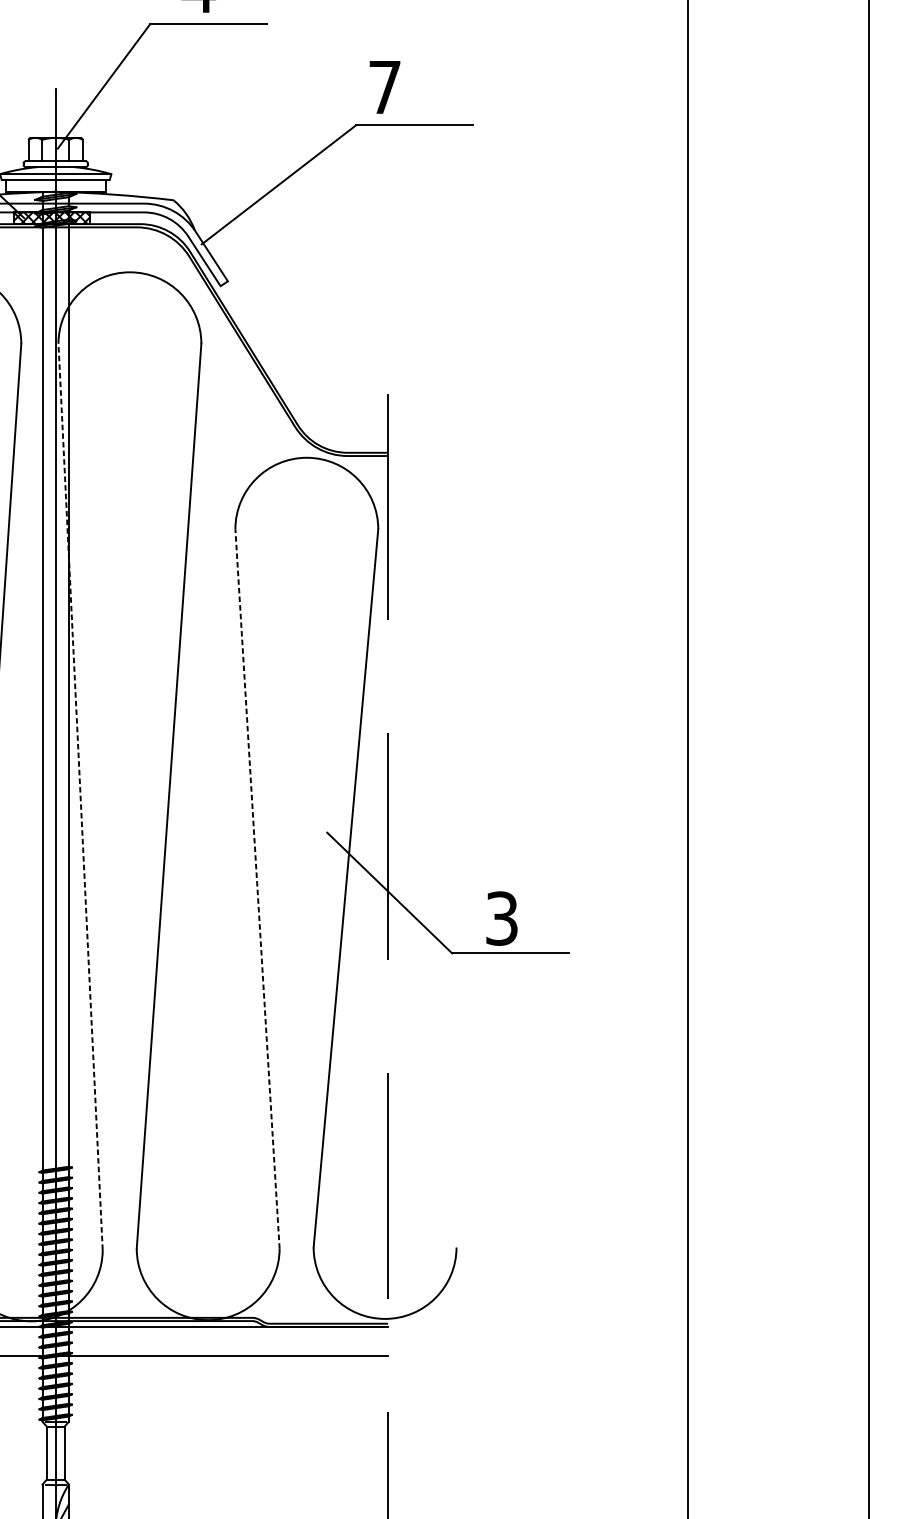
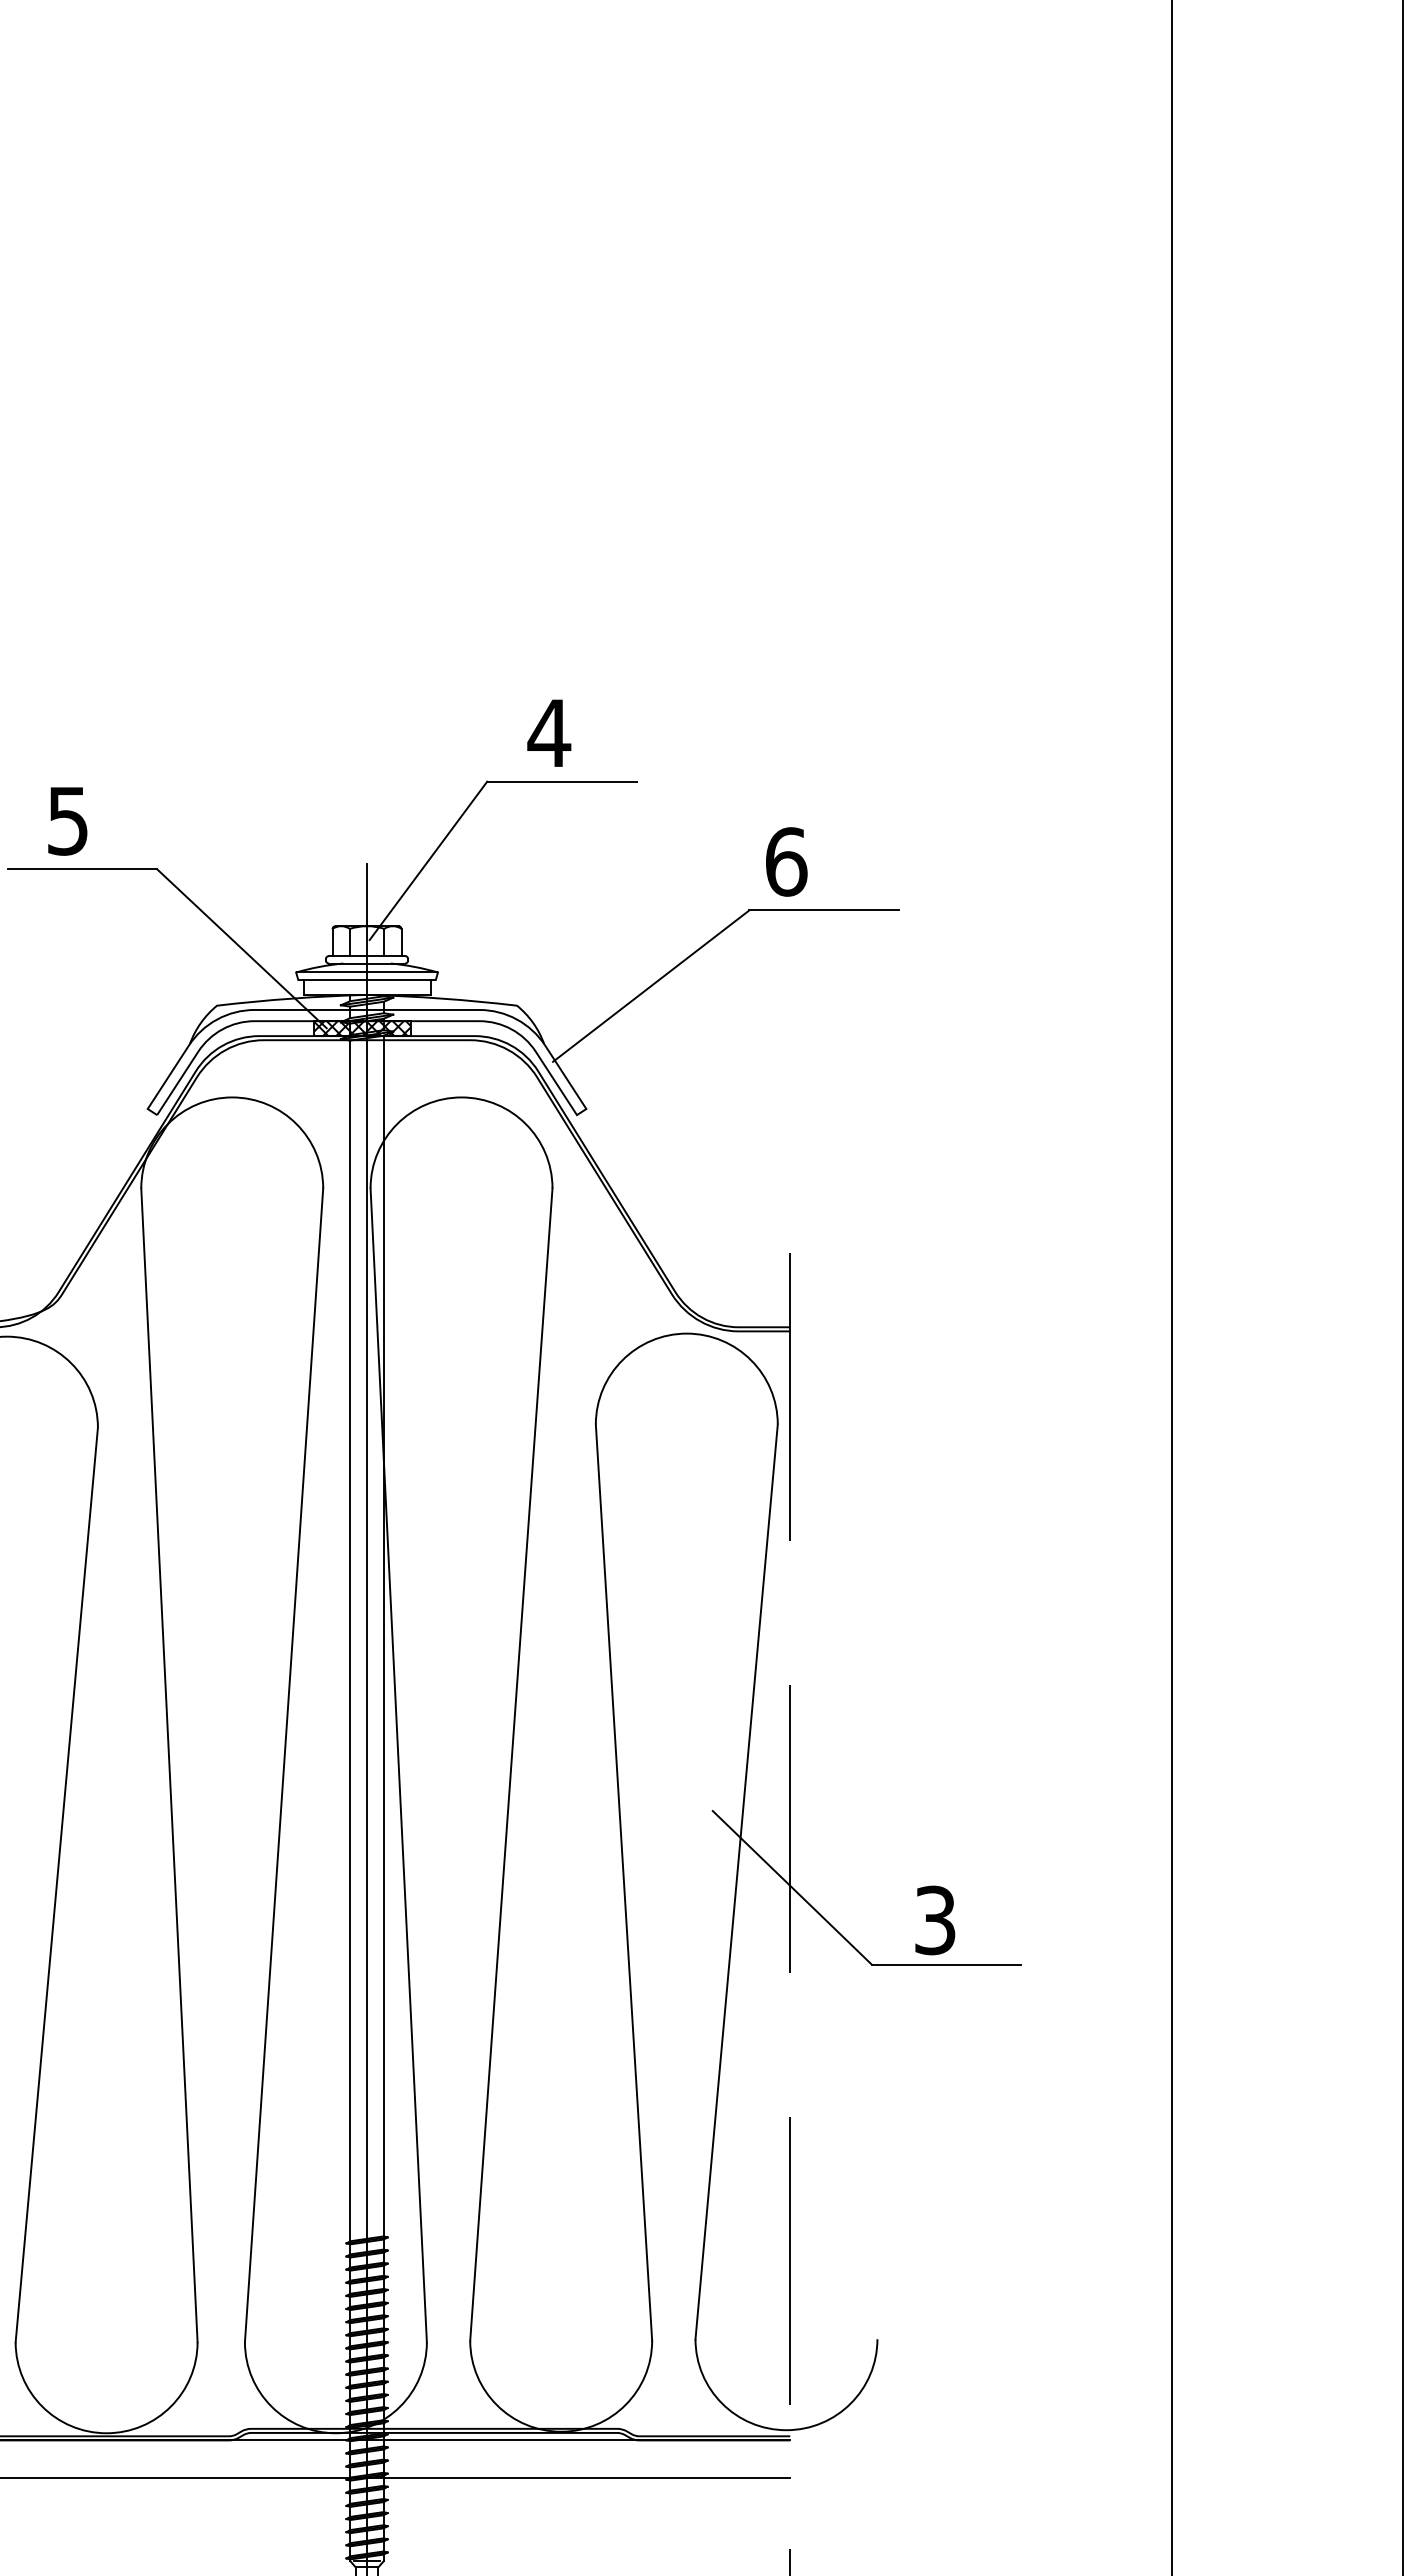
text: (385, 87) -> (786, 861), 7 -> 6
line: (80, 796) -> (398, 1765), dashed -> solid
line: (257, 888) -> (624, 1882), dashed -> solid

